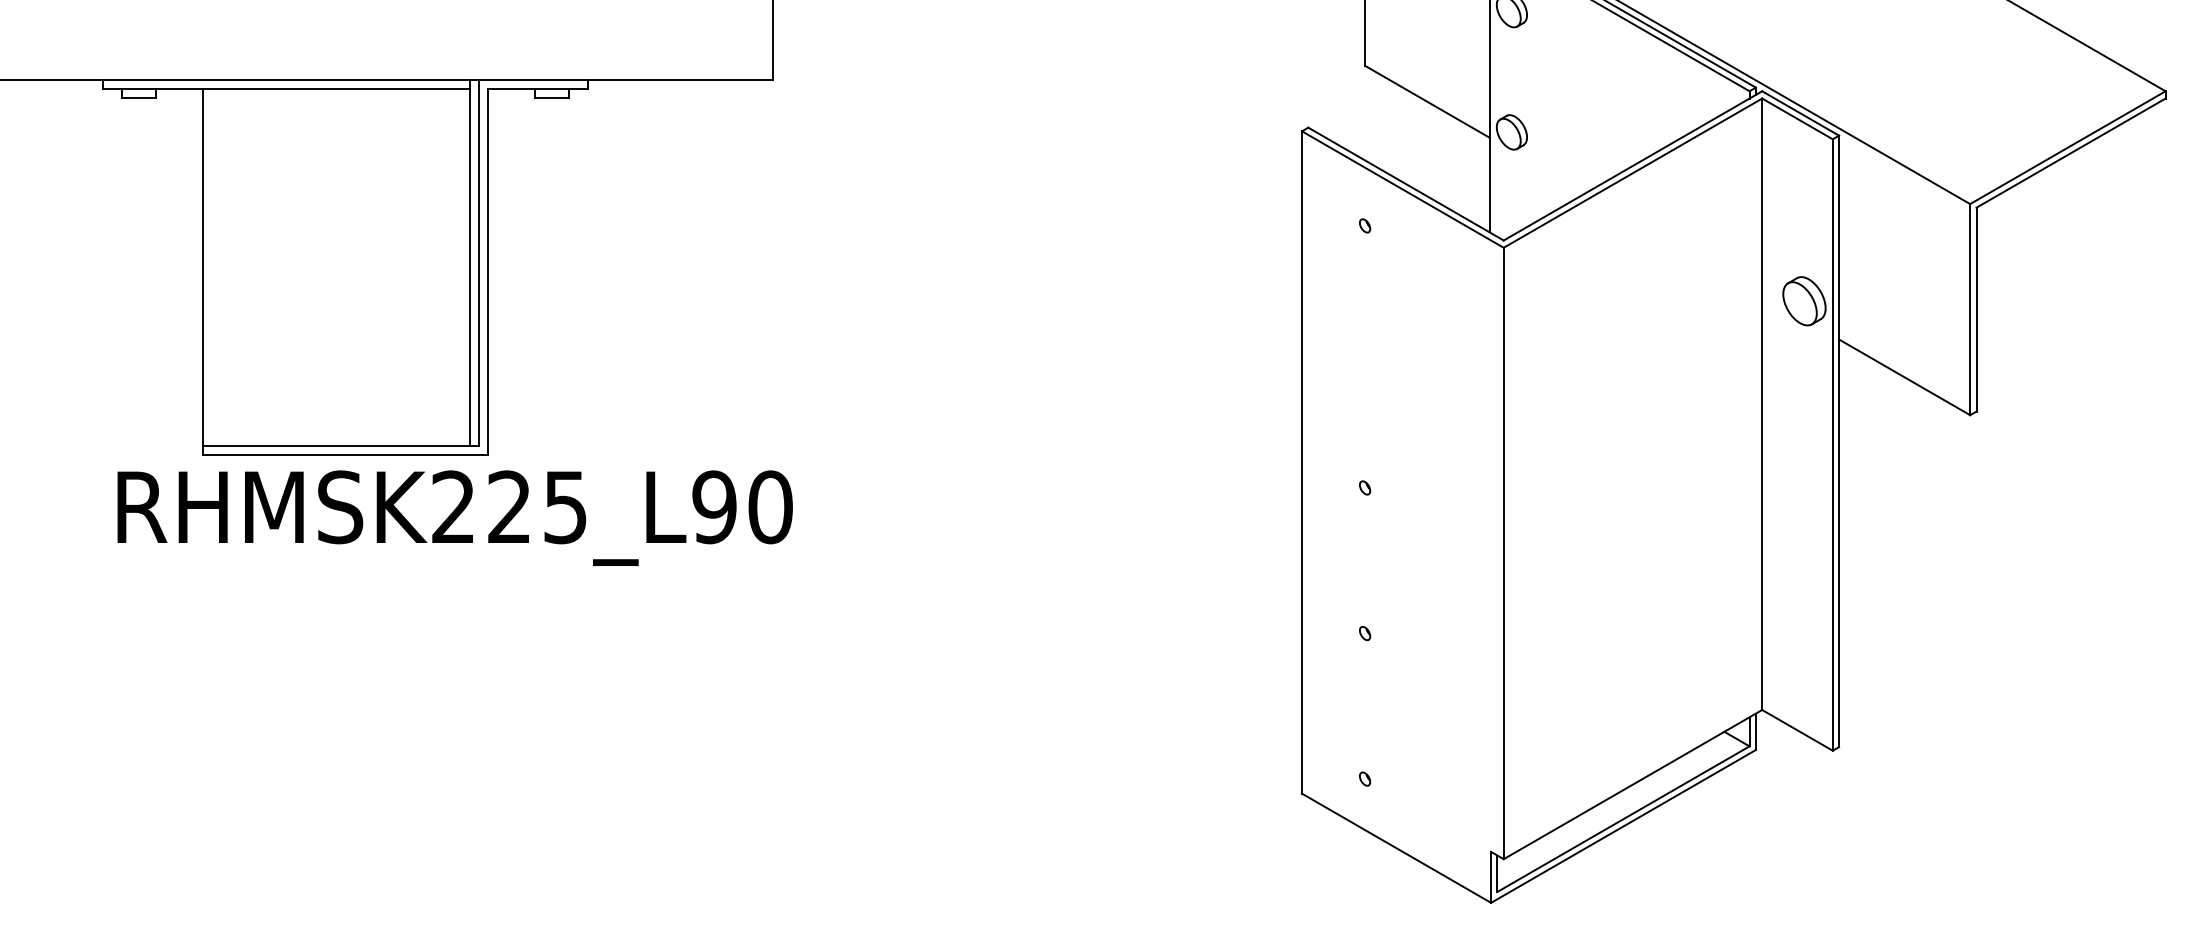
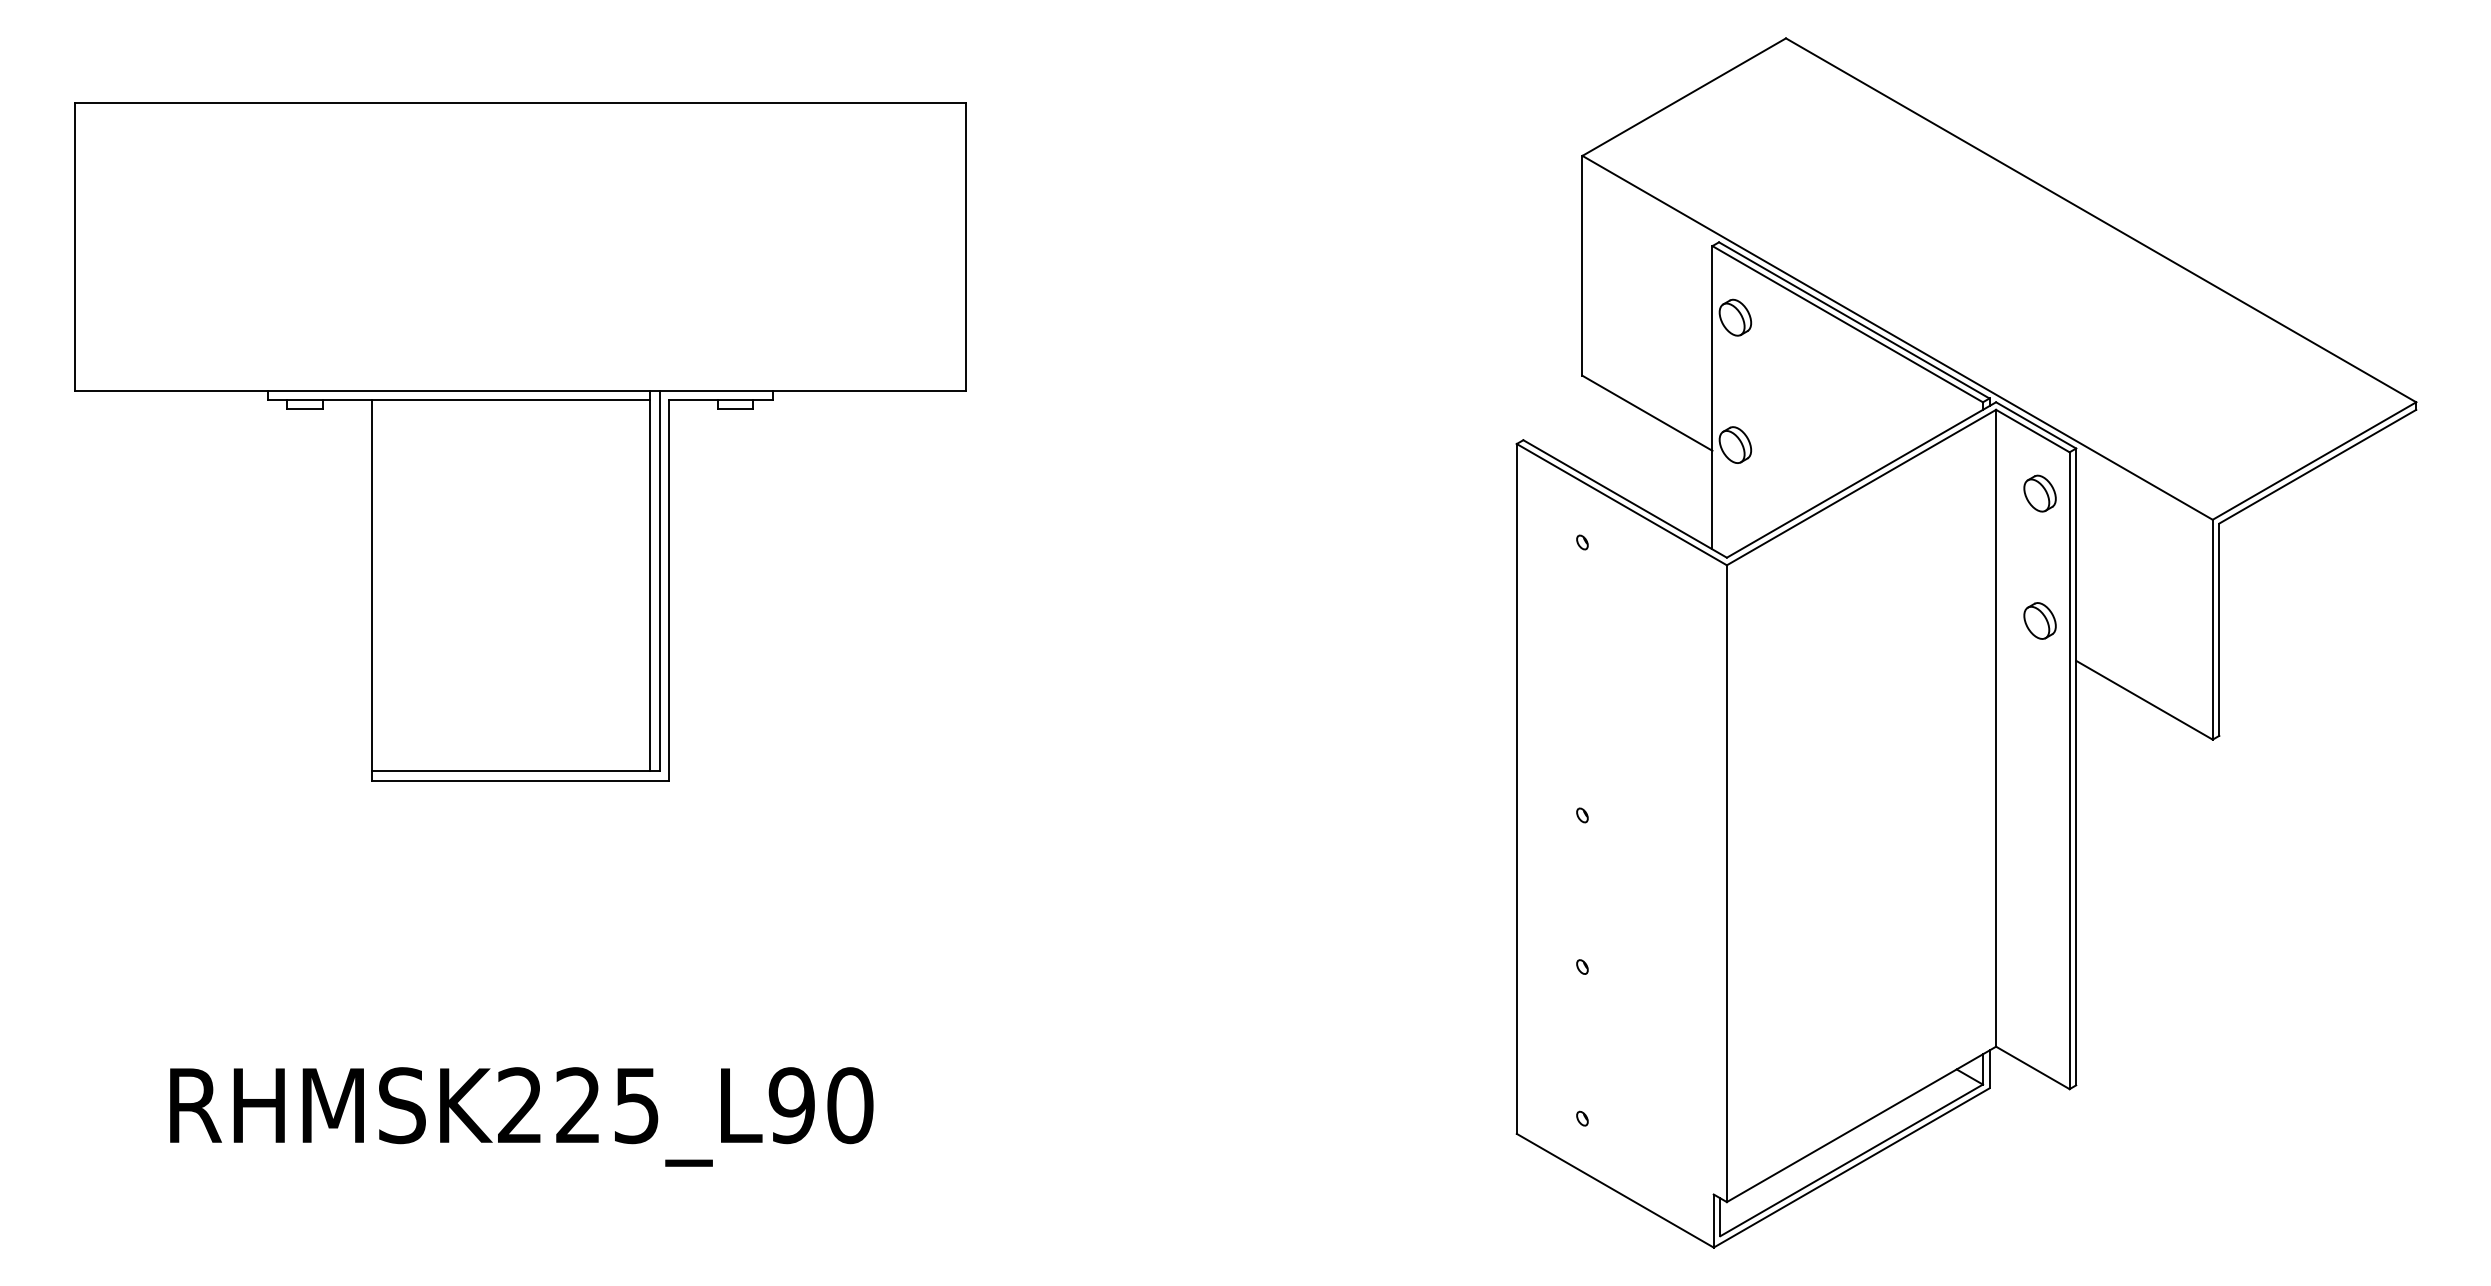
part: (1803, 178) -> (2039, 493), added
part: (1803, 300) -> (2039, 620), size x0.71
text: (454, 517) -> (521, 1116), moved

